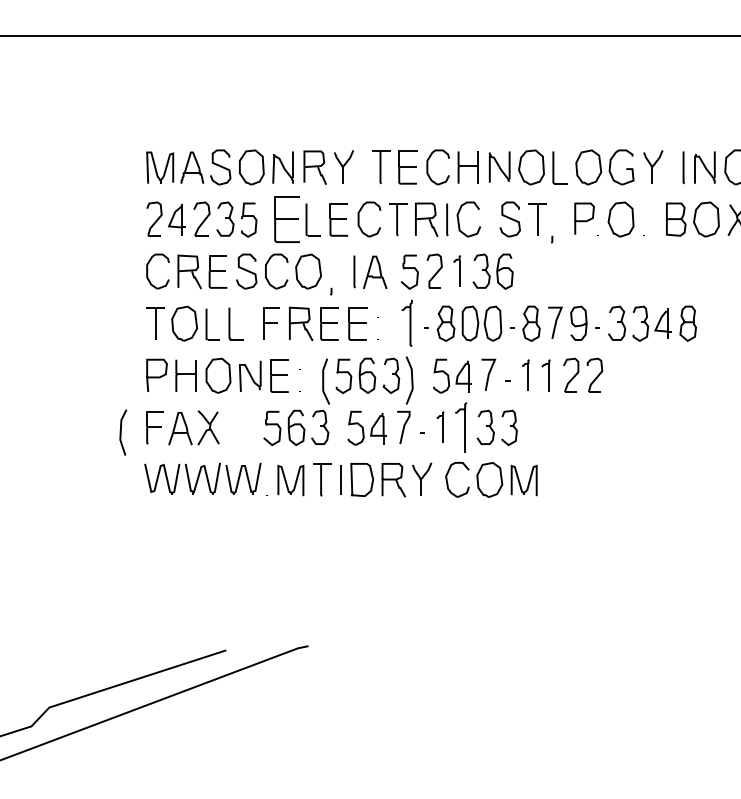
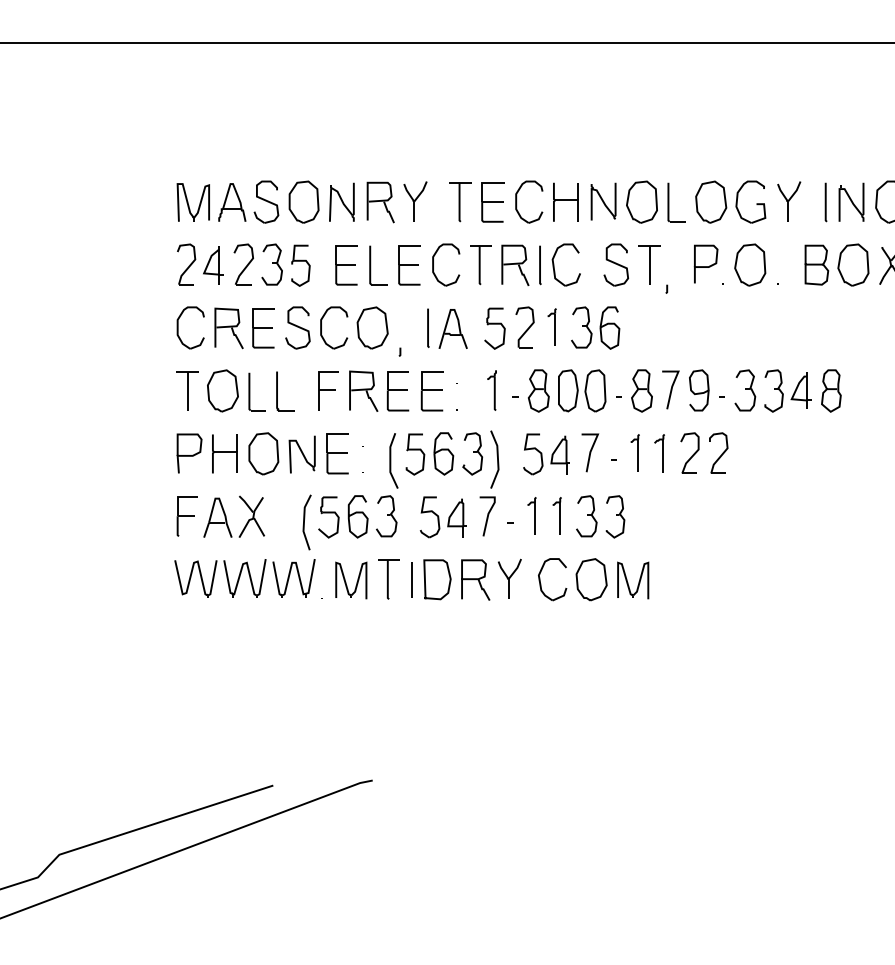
part: (286, 219) -> (346, 265), size x0.71
part: (407, 323) -> (492, 390), size x0.71
part: (461, 426) -> (557, 515), size x0.62
line: (121, 432) -> (304, 522), moved

